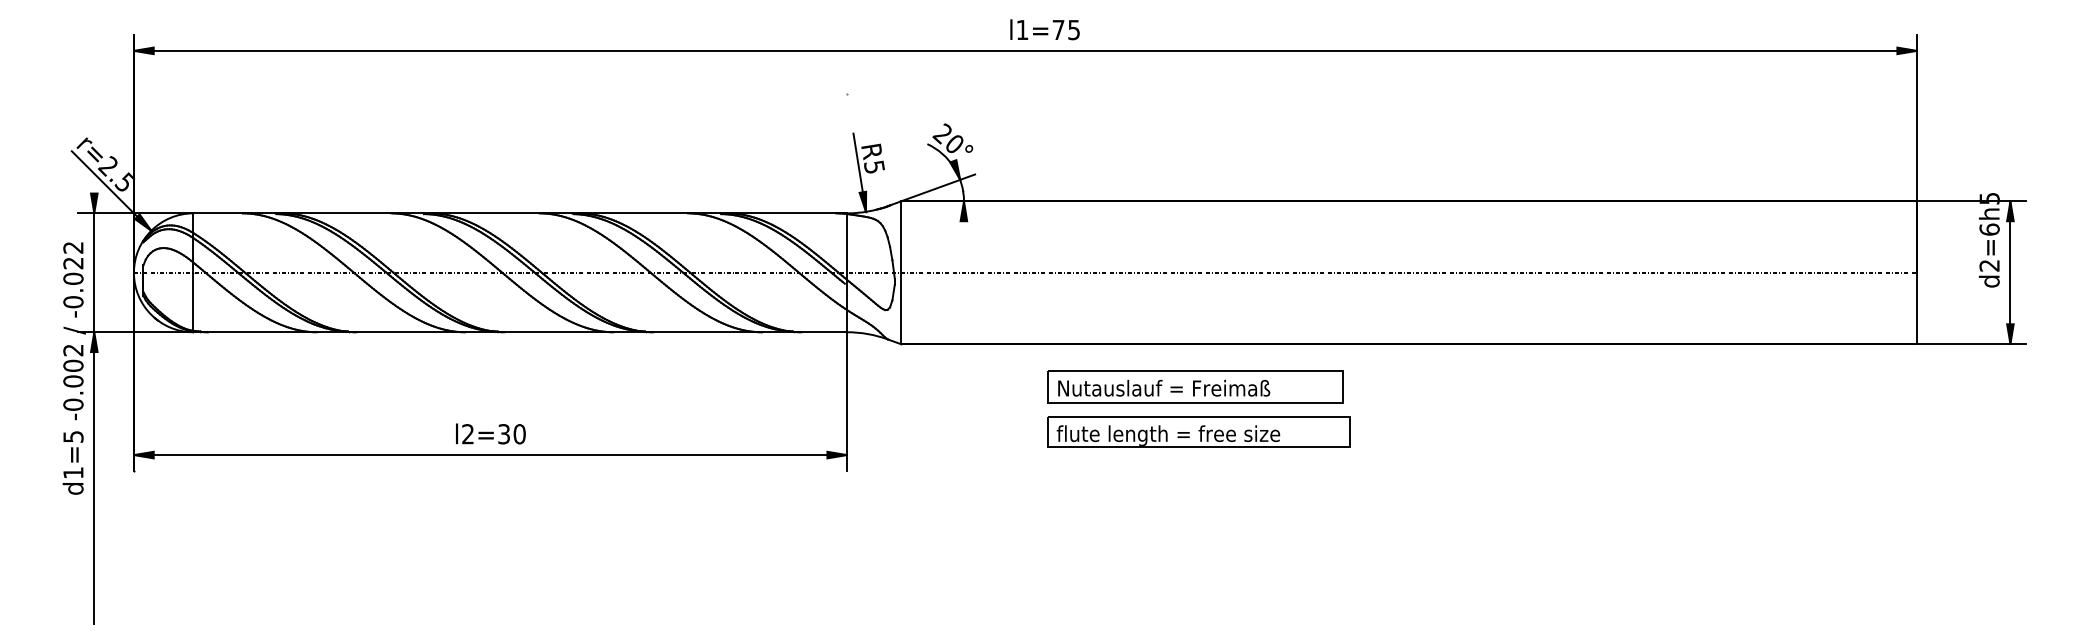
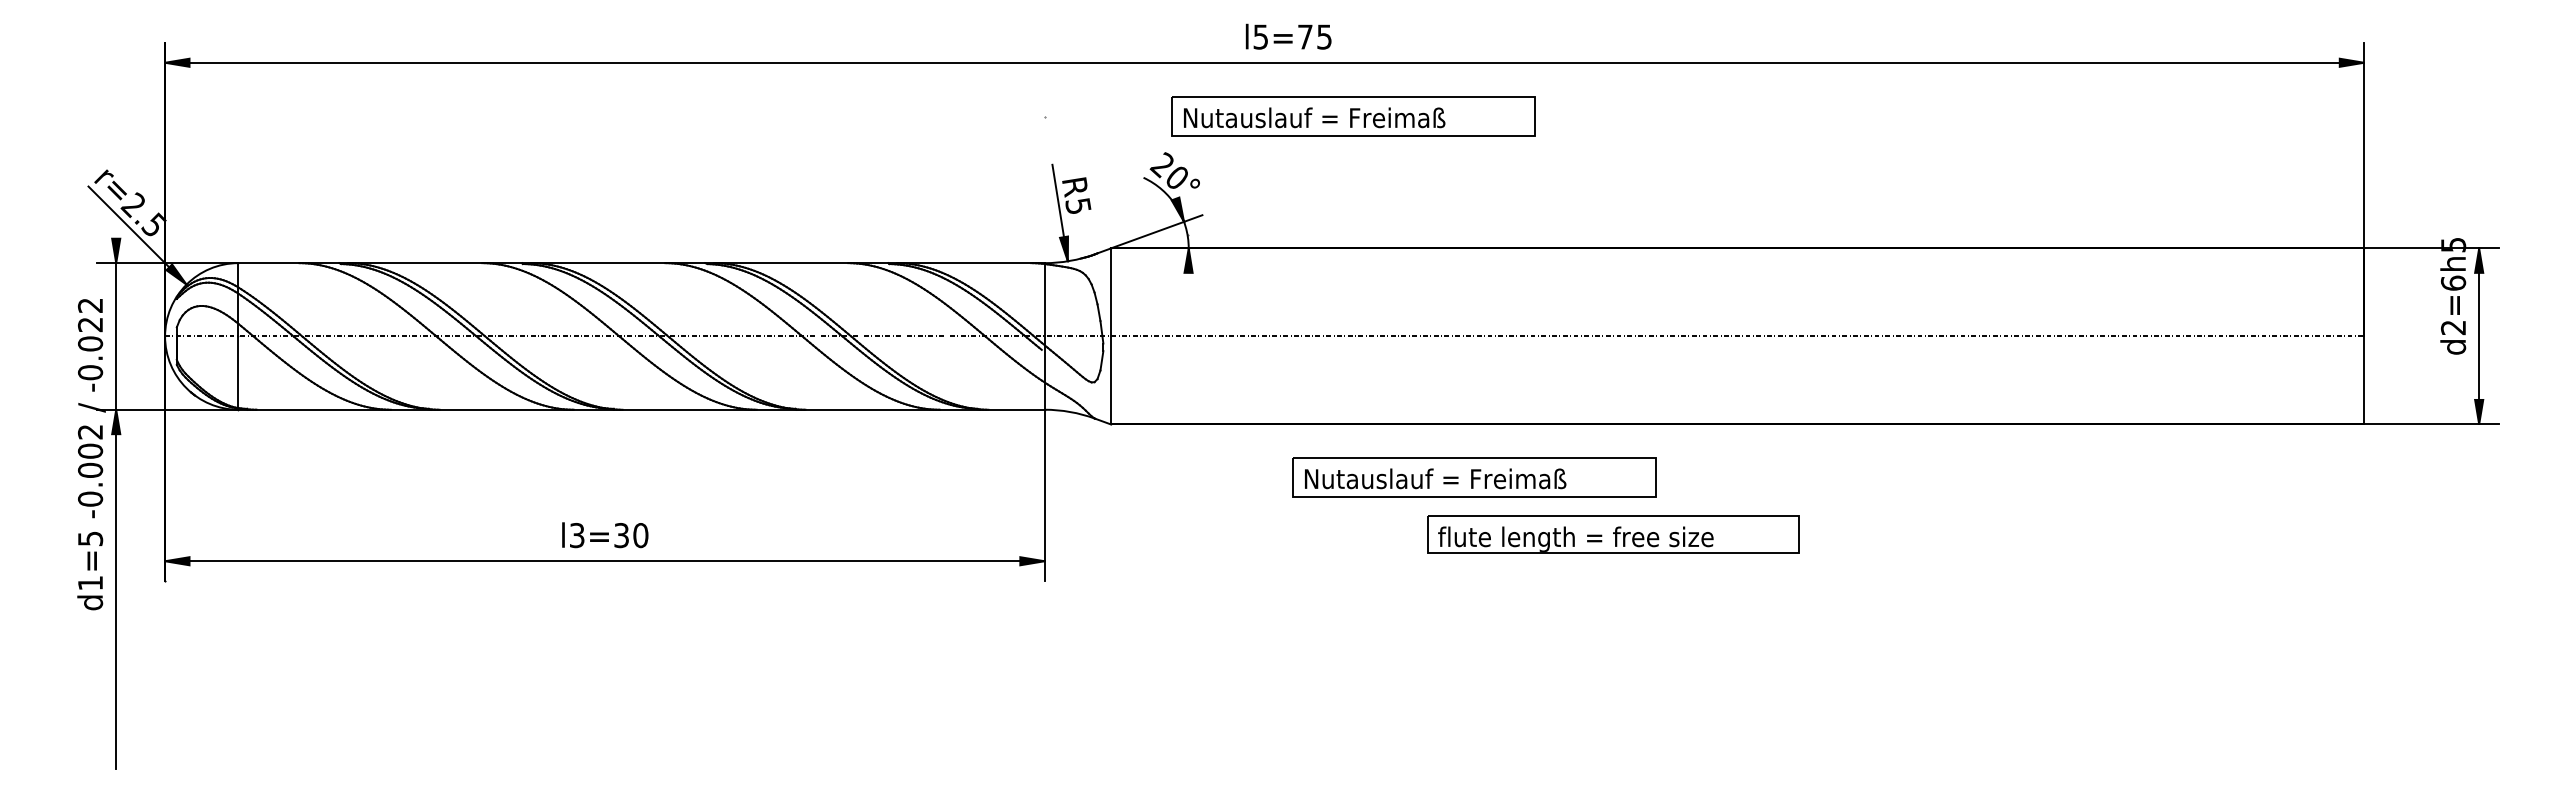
text: (1022, 29) -> (1260, 36), l1=75 -> l5=75
part: (1097, 94) -> (1353, 116), added
part: (1198, 431) -> (1613, 534), moved
text: (468, 434) -> (577, 535), l2=30 -> l3=30

